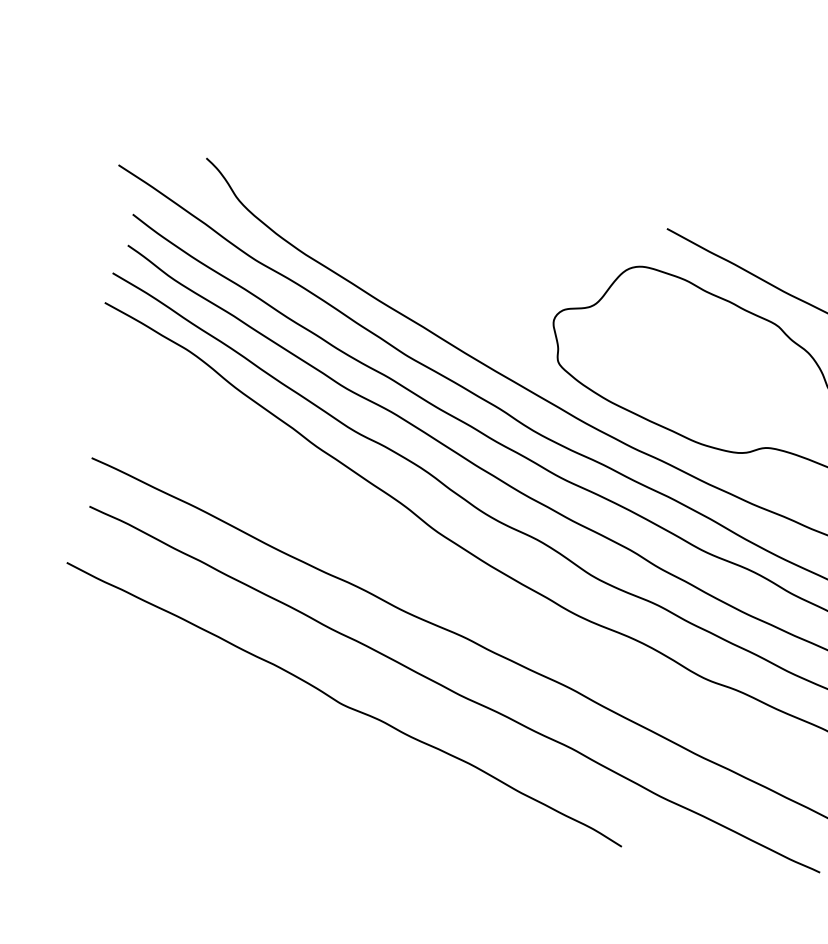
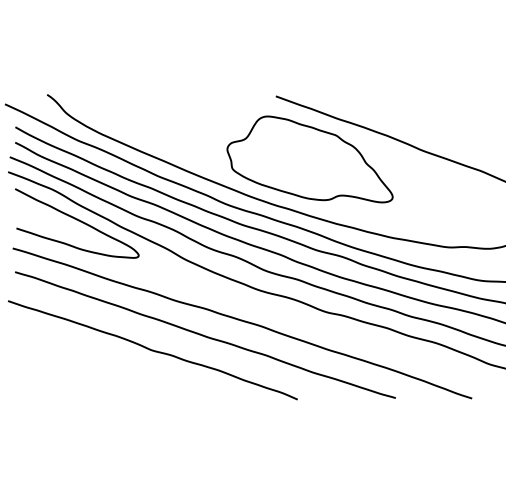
curve: (232, 423) -> (78, 221), added

